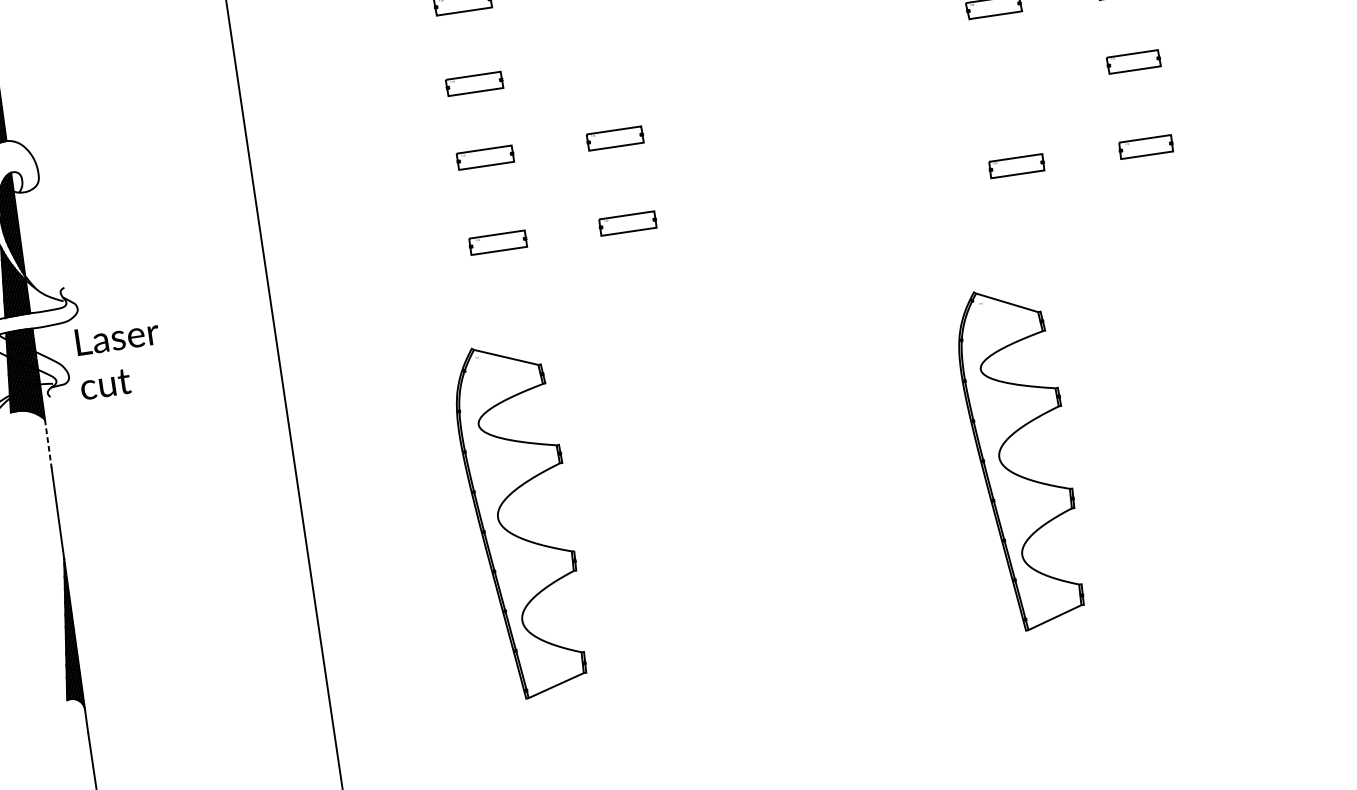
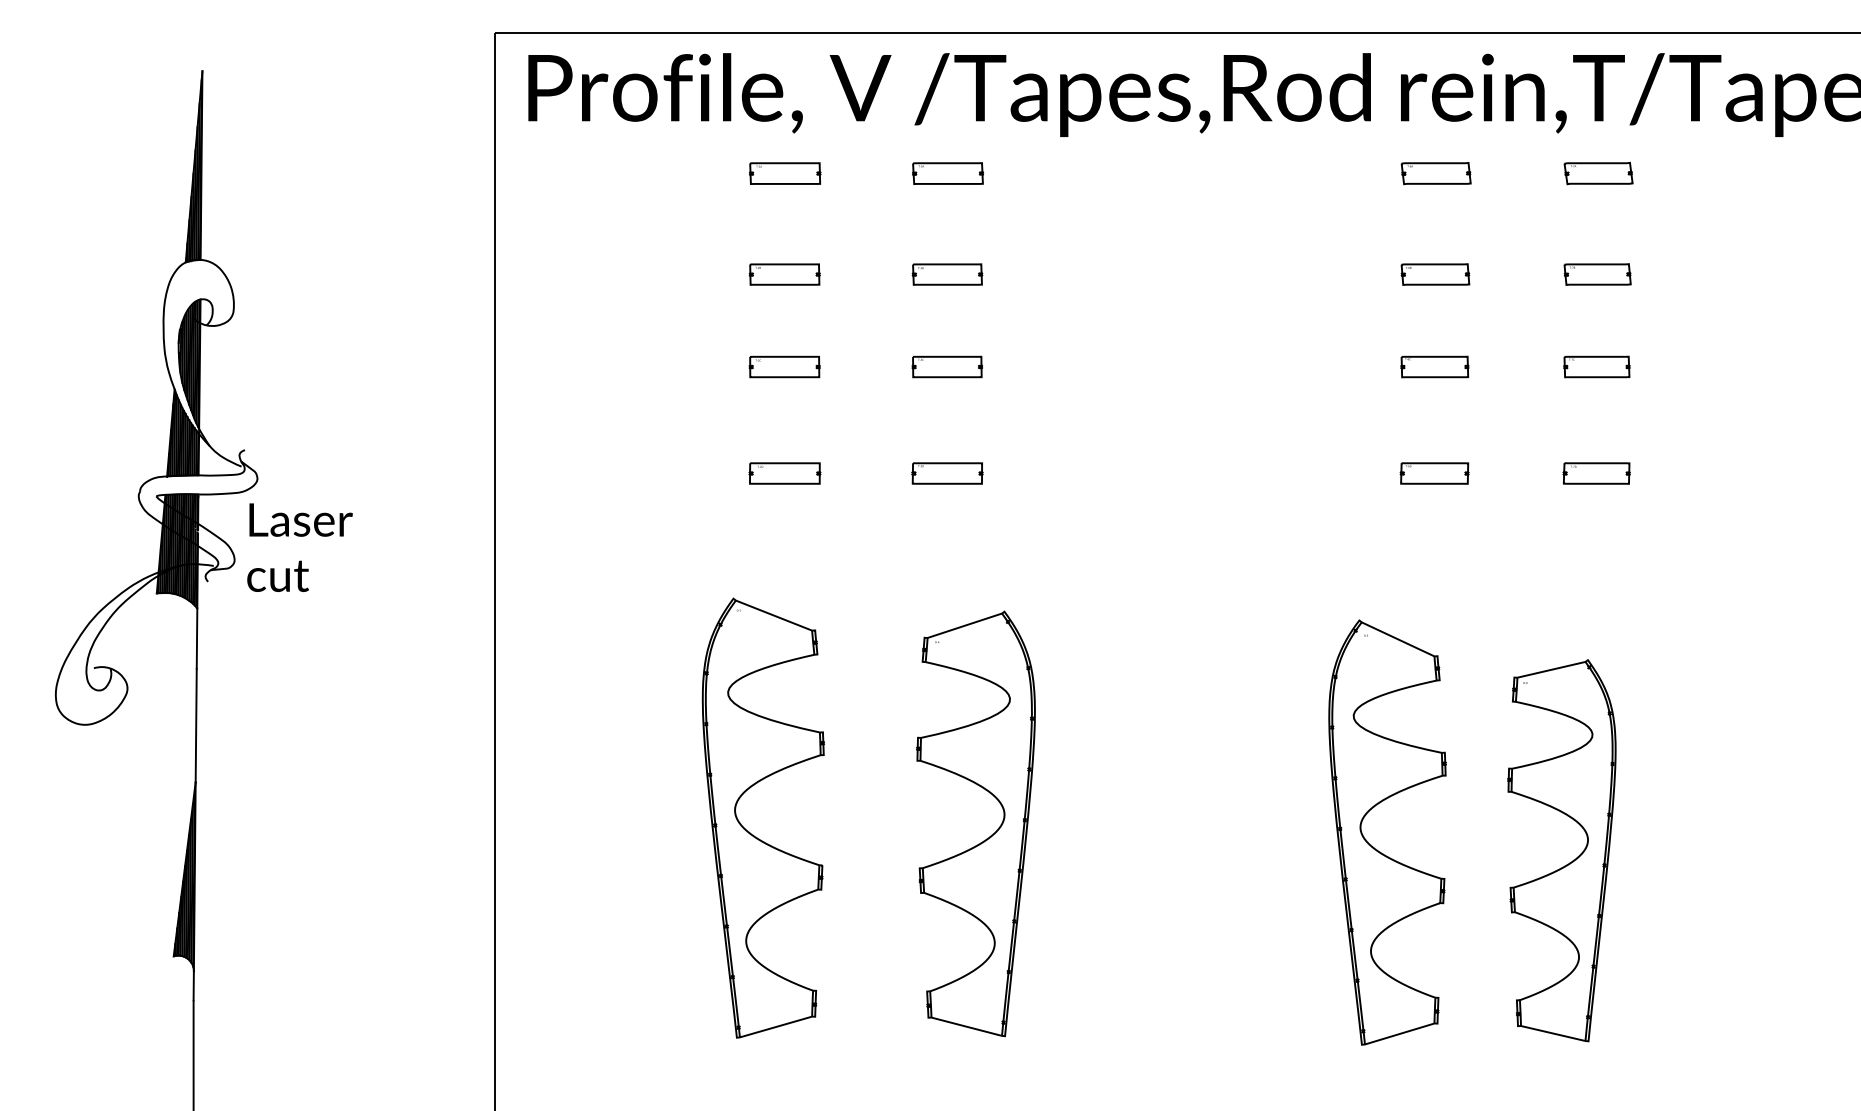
part: (604, 64) -> (947, 274), added
part: (1004, 80) -> (1434, 366), added
line: (48, 444) -> (197, 639), dashed -> solid
part: (1170, 460) -> (1569, 862), added
part: (702, 510) -> (986, 838), added

